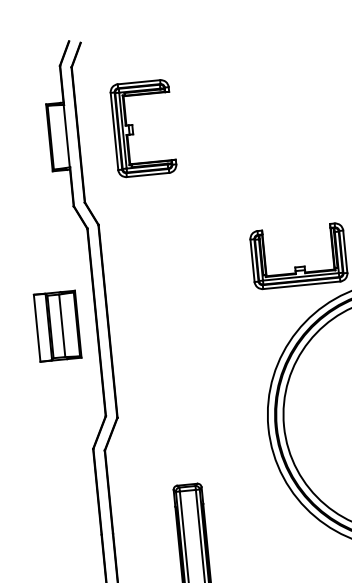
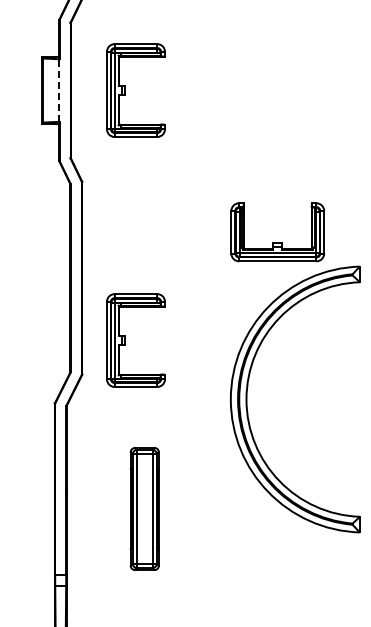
line: (67, 136) -> (59, 90), solid -> dashed
part: (57, 325) -> (31, 277), removed
part: (157, 379) -> (125, 340), added

